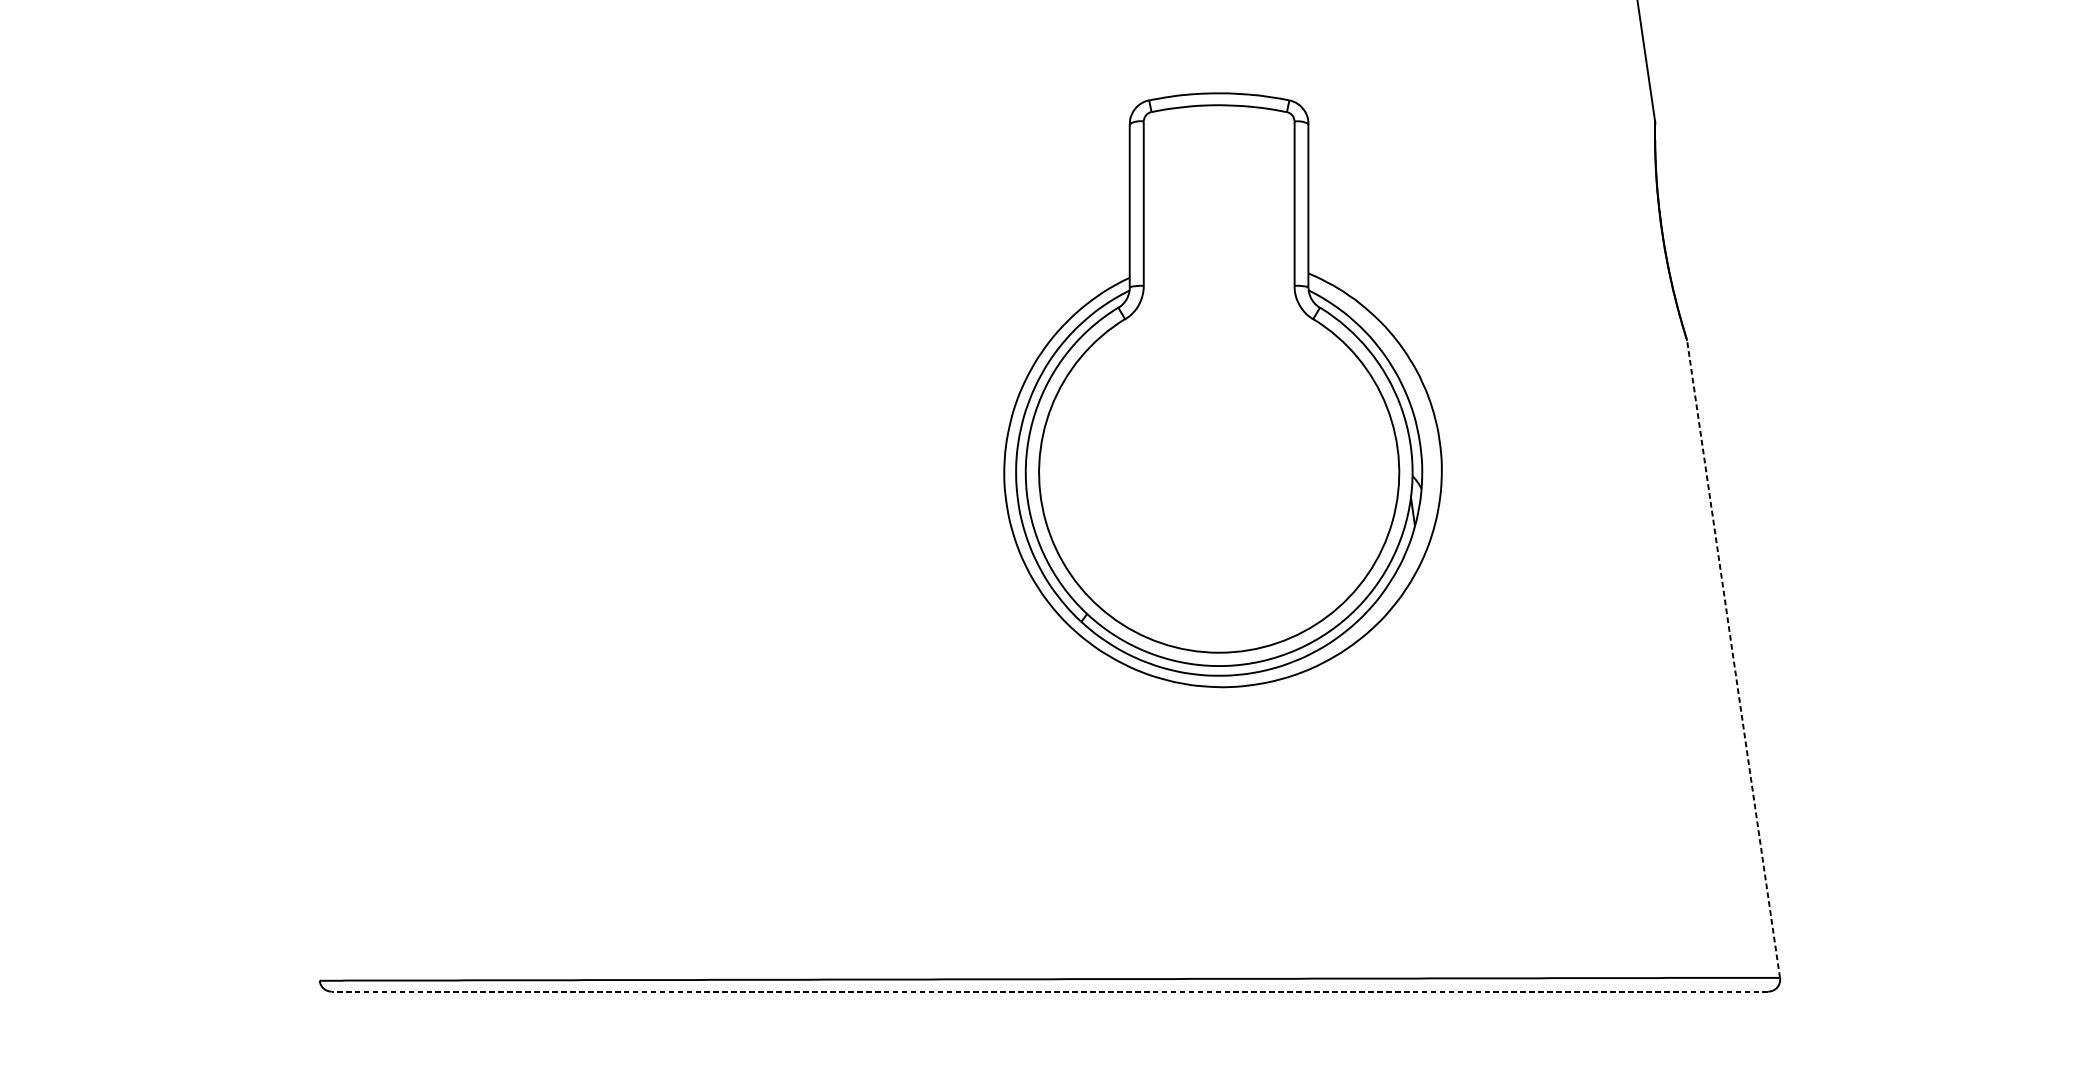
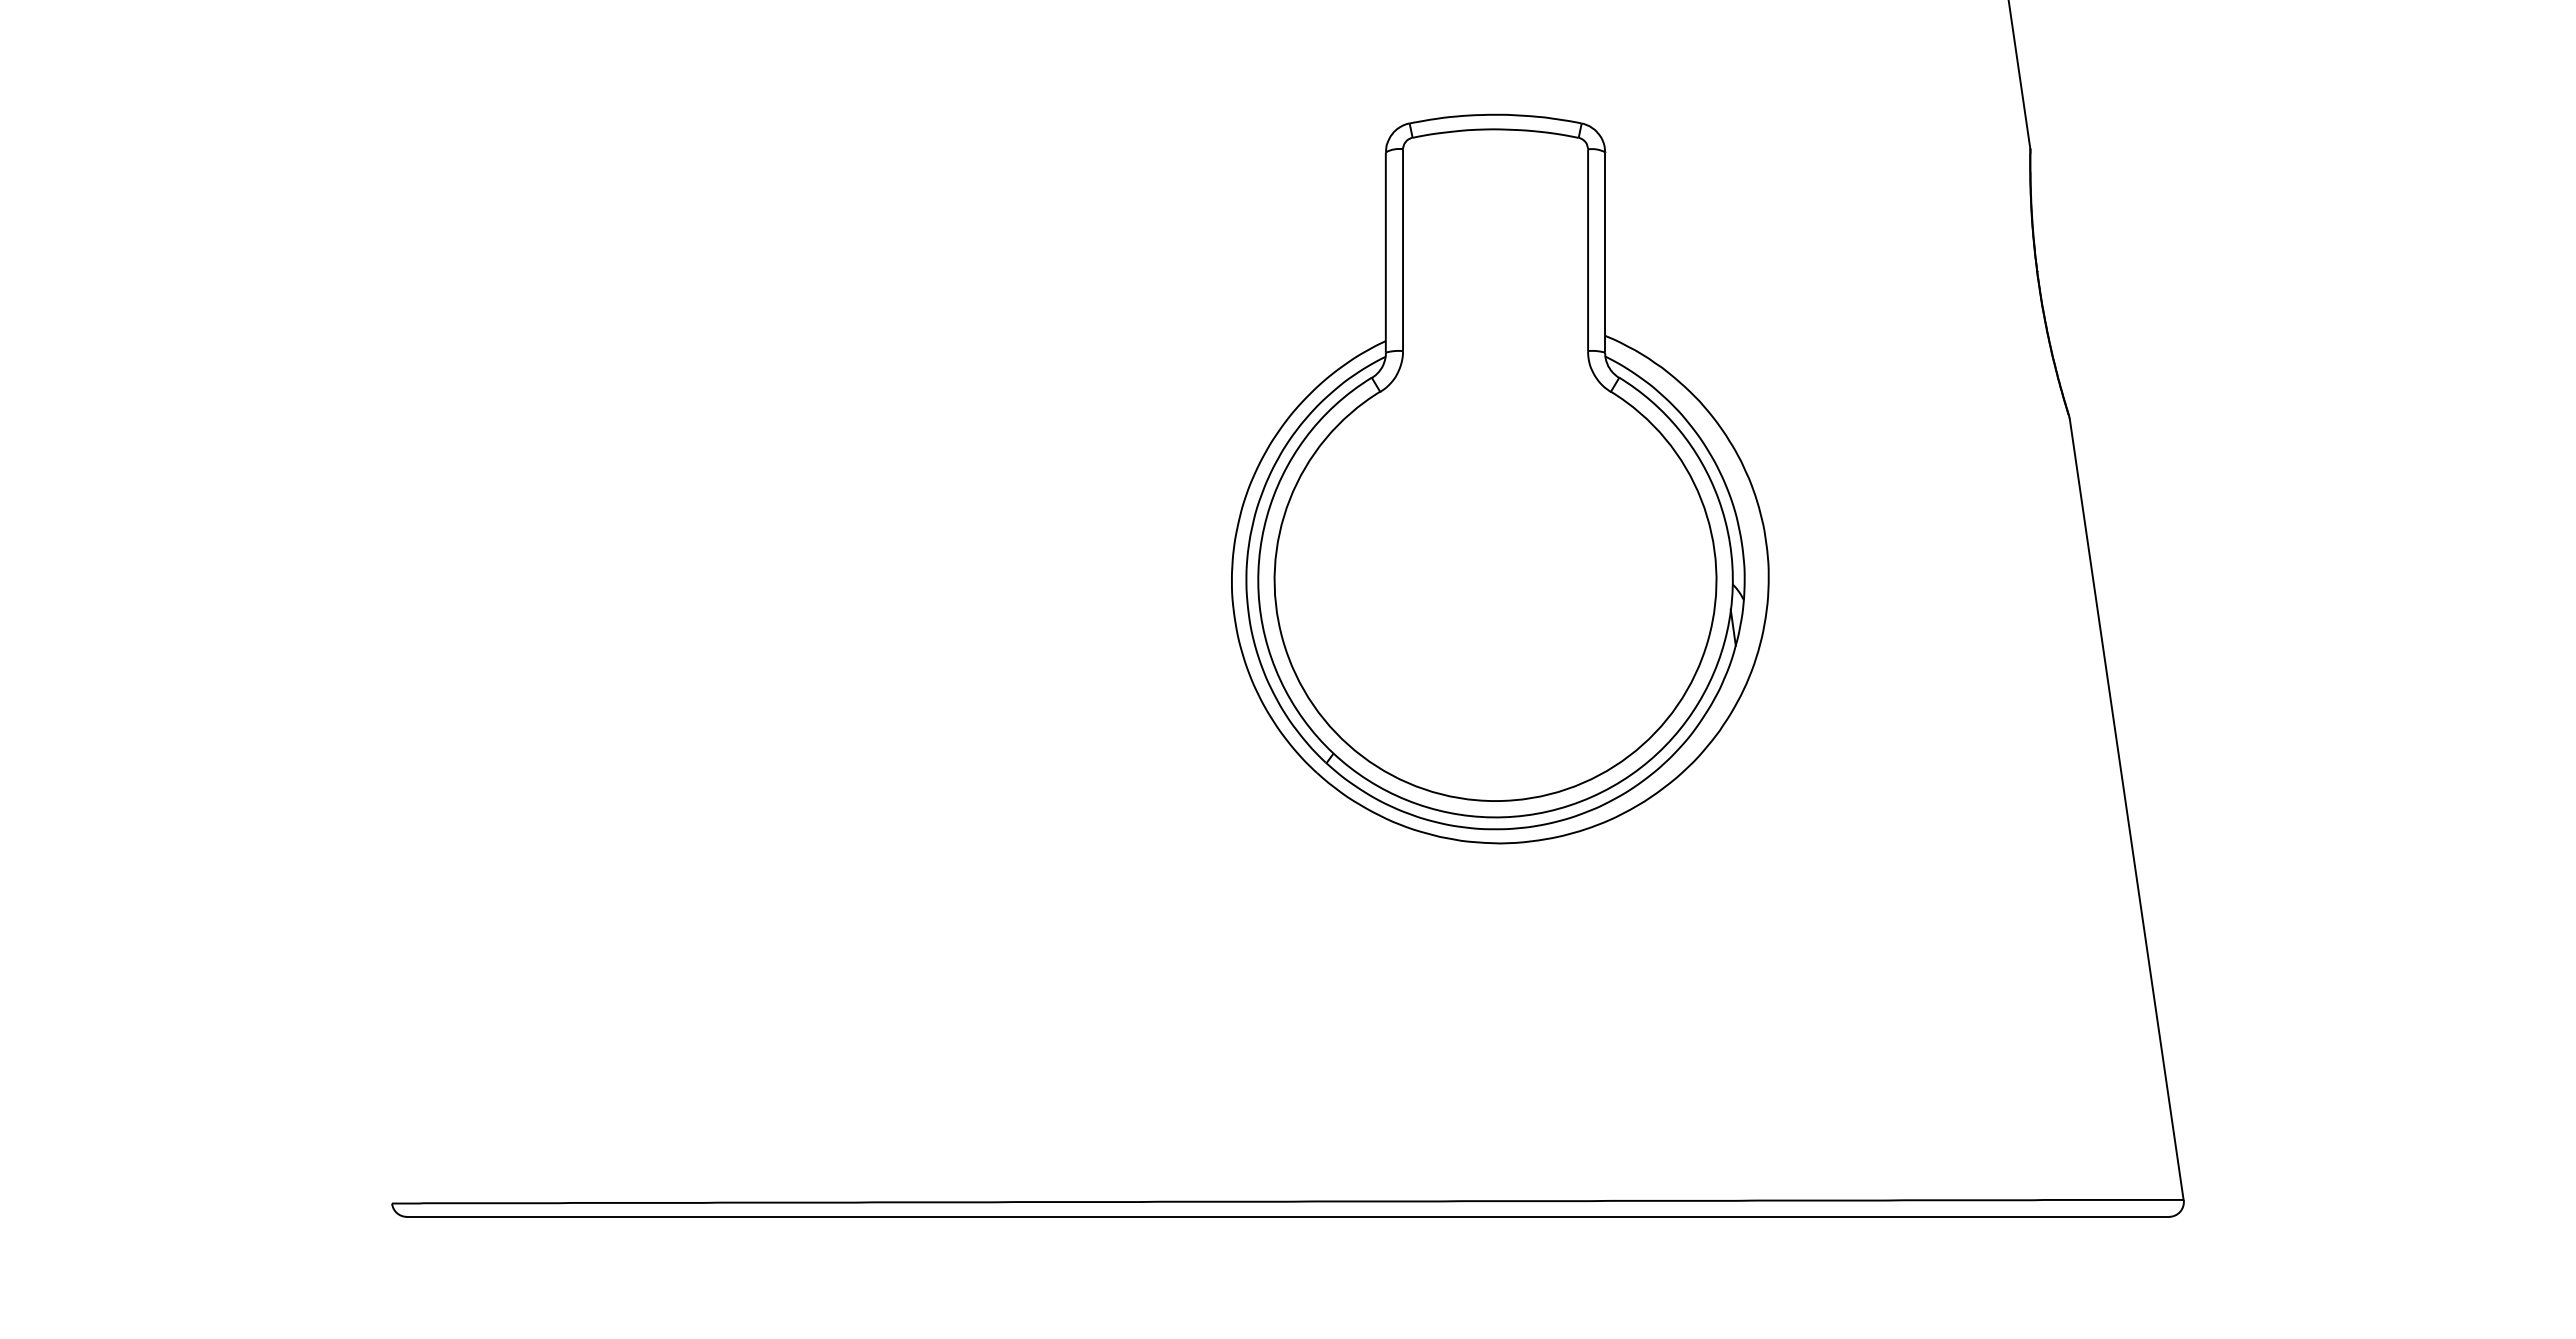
line: (1733, 659) -> (2126, 809), dashed -> solid
line: (1049, 991) -> (1287, 1216), dashed -> solid

